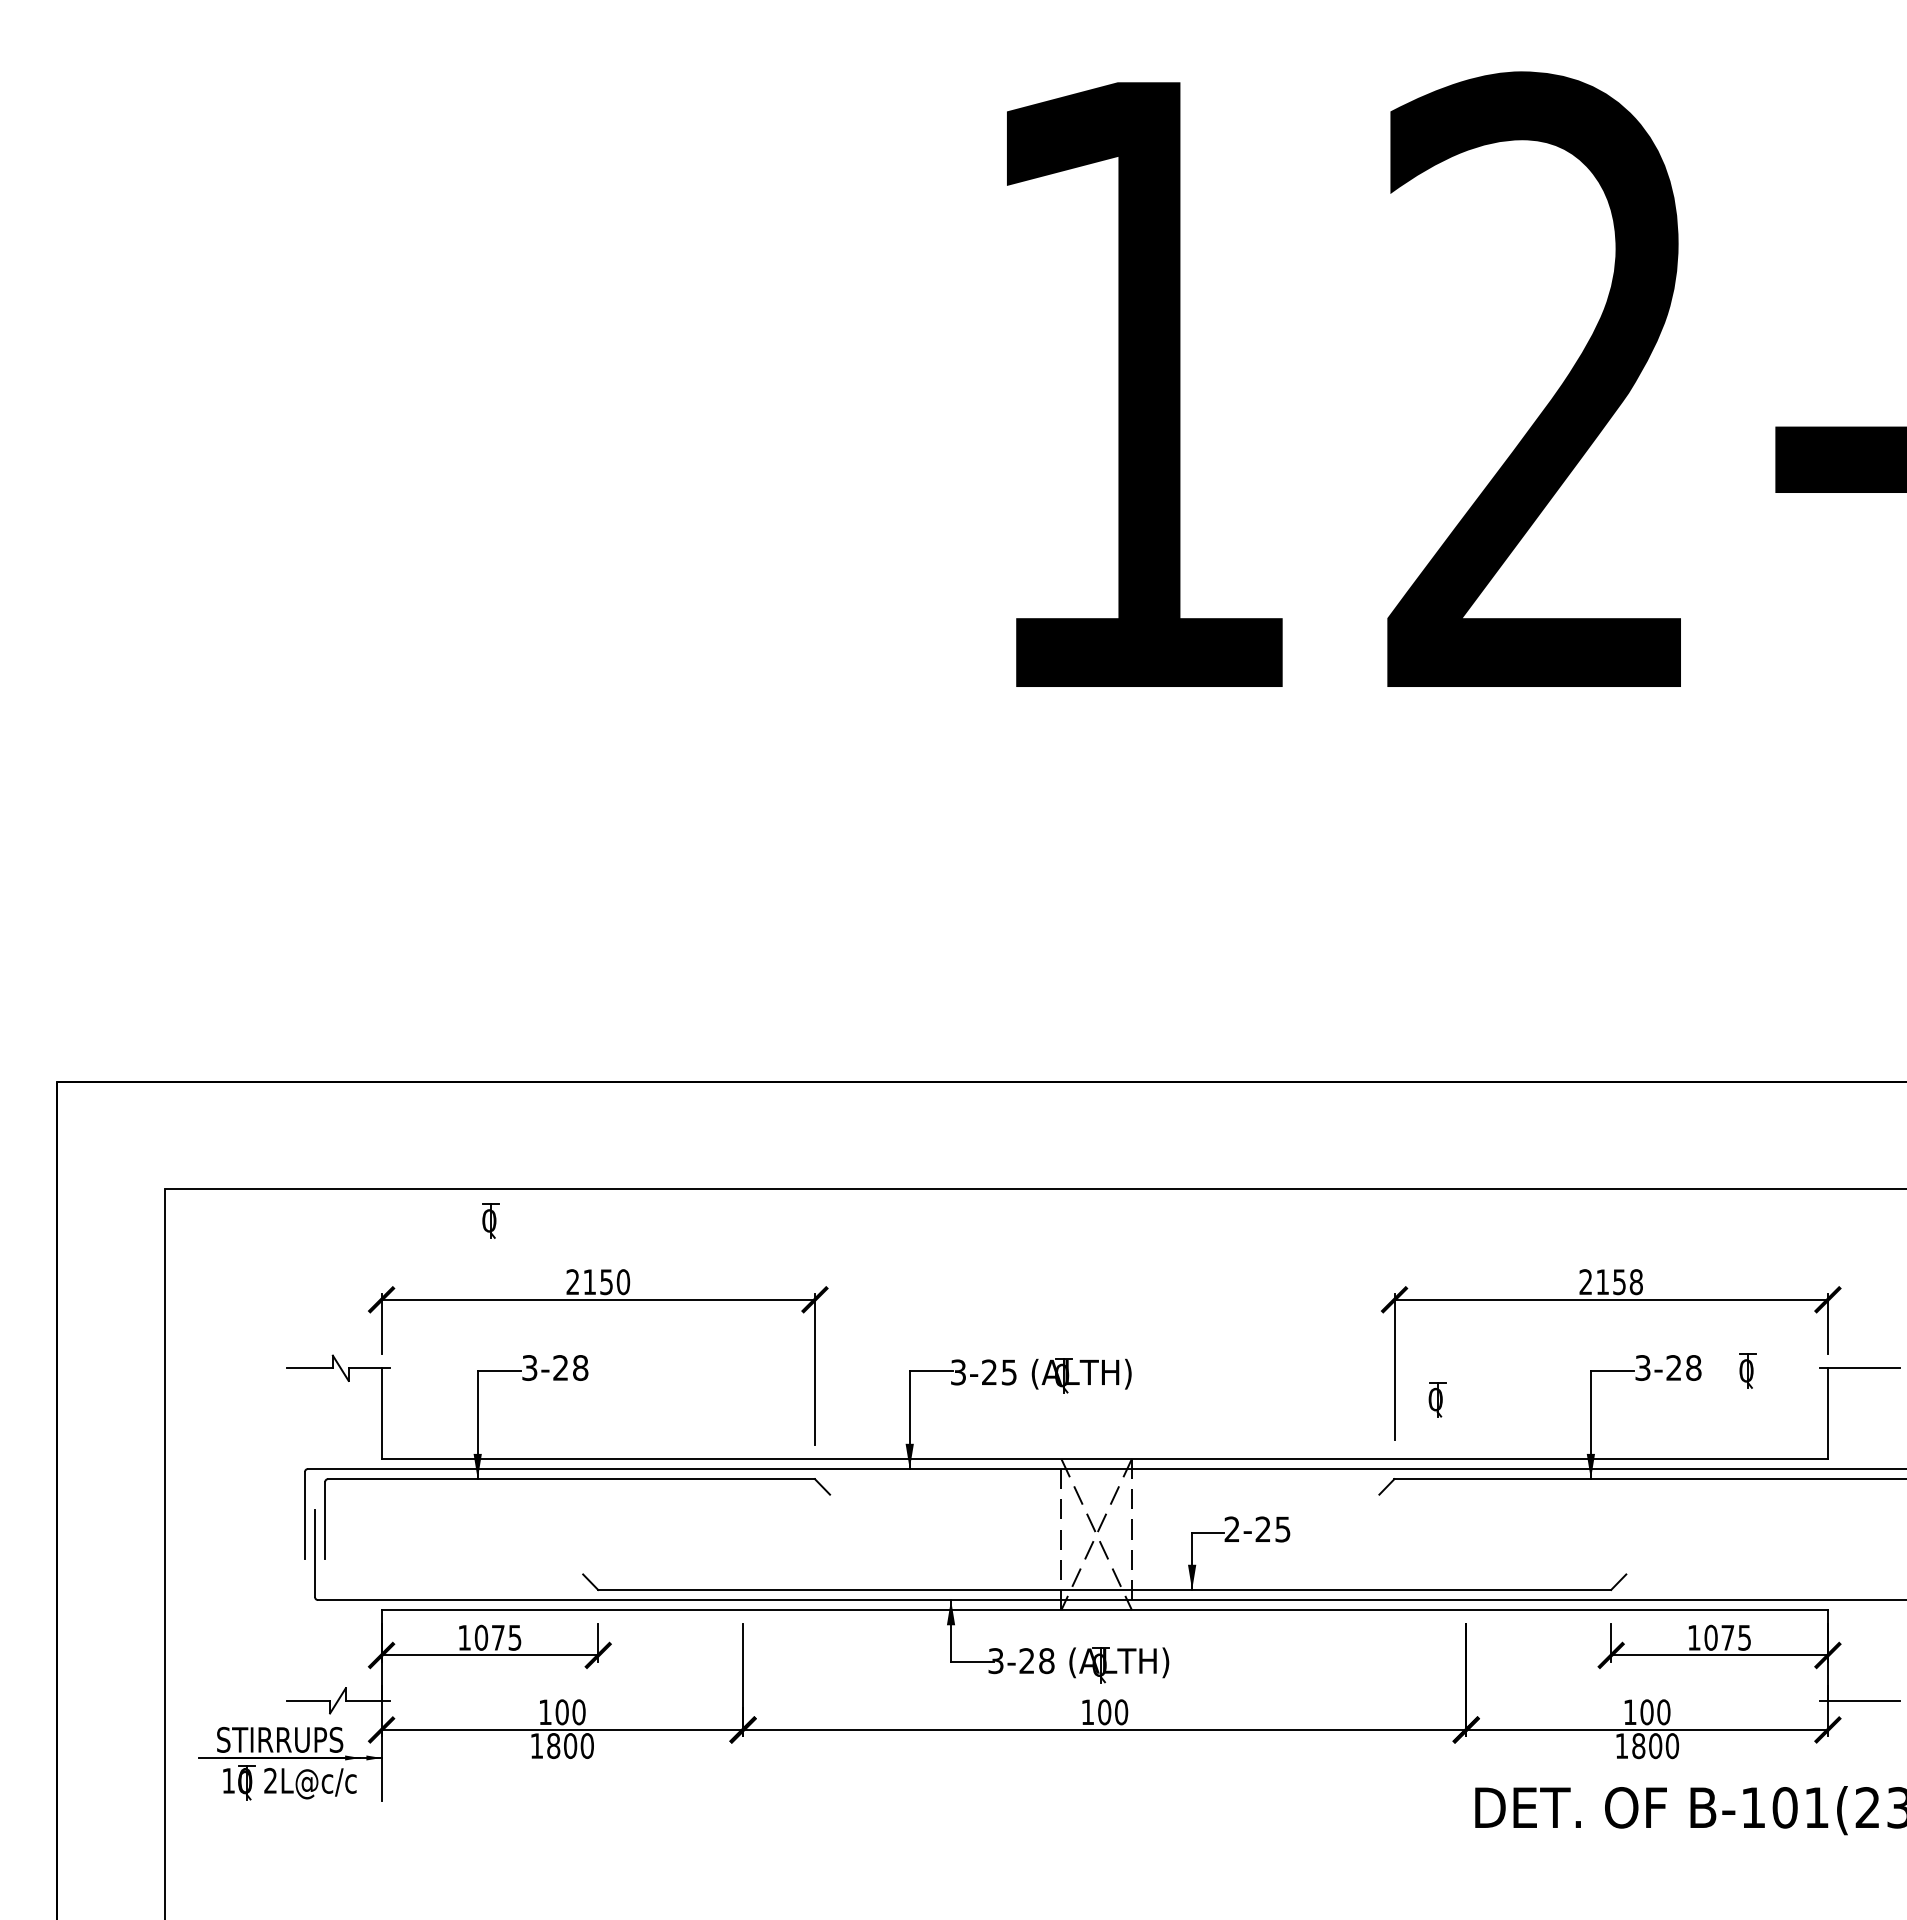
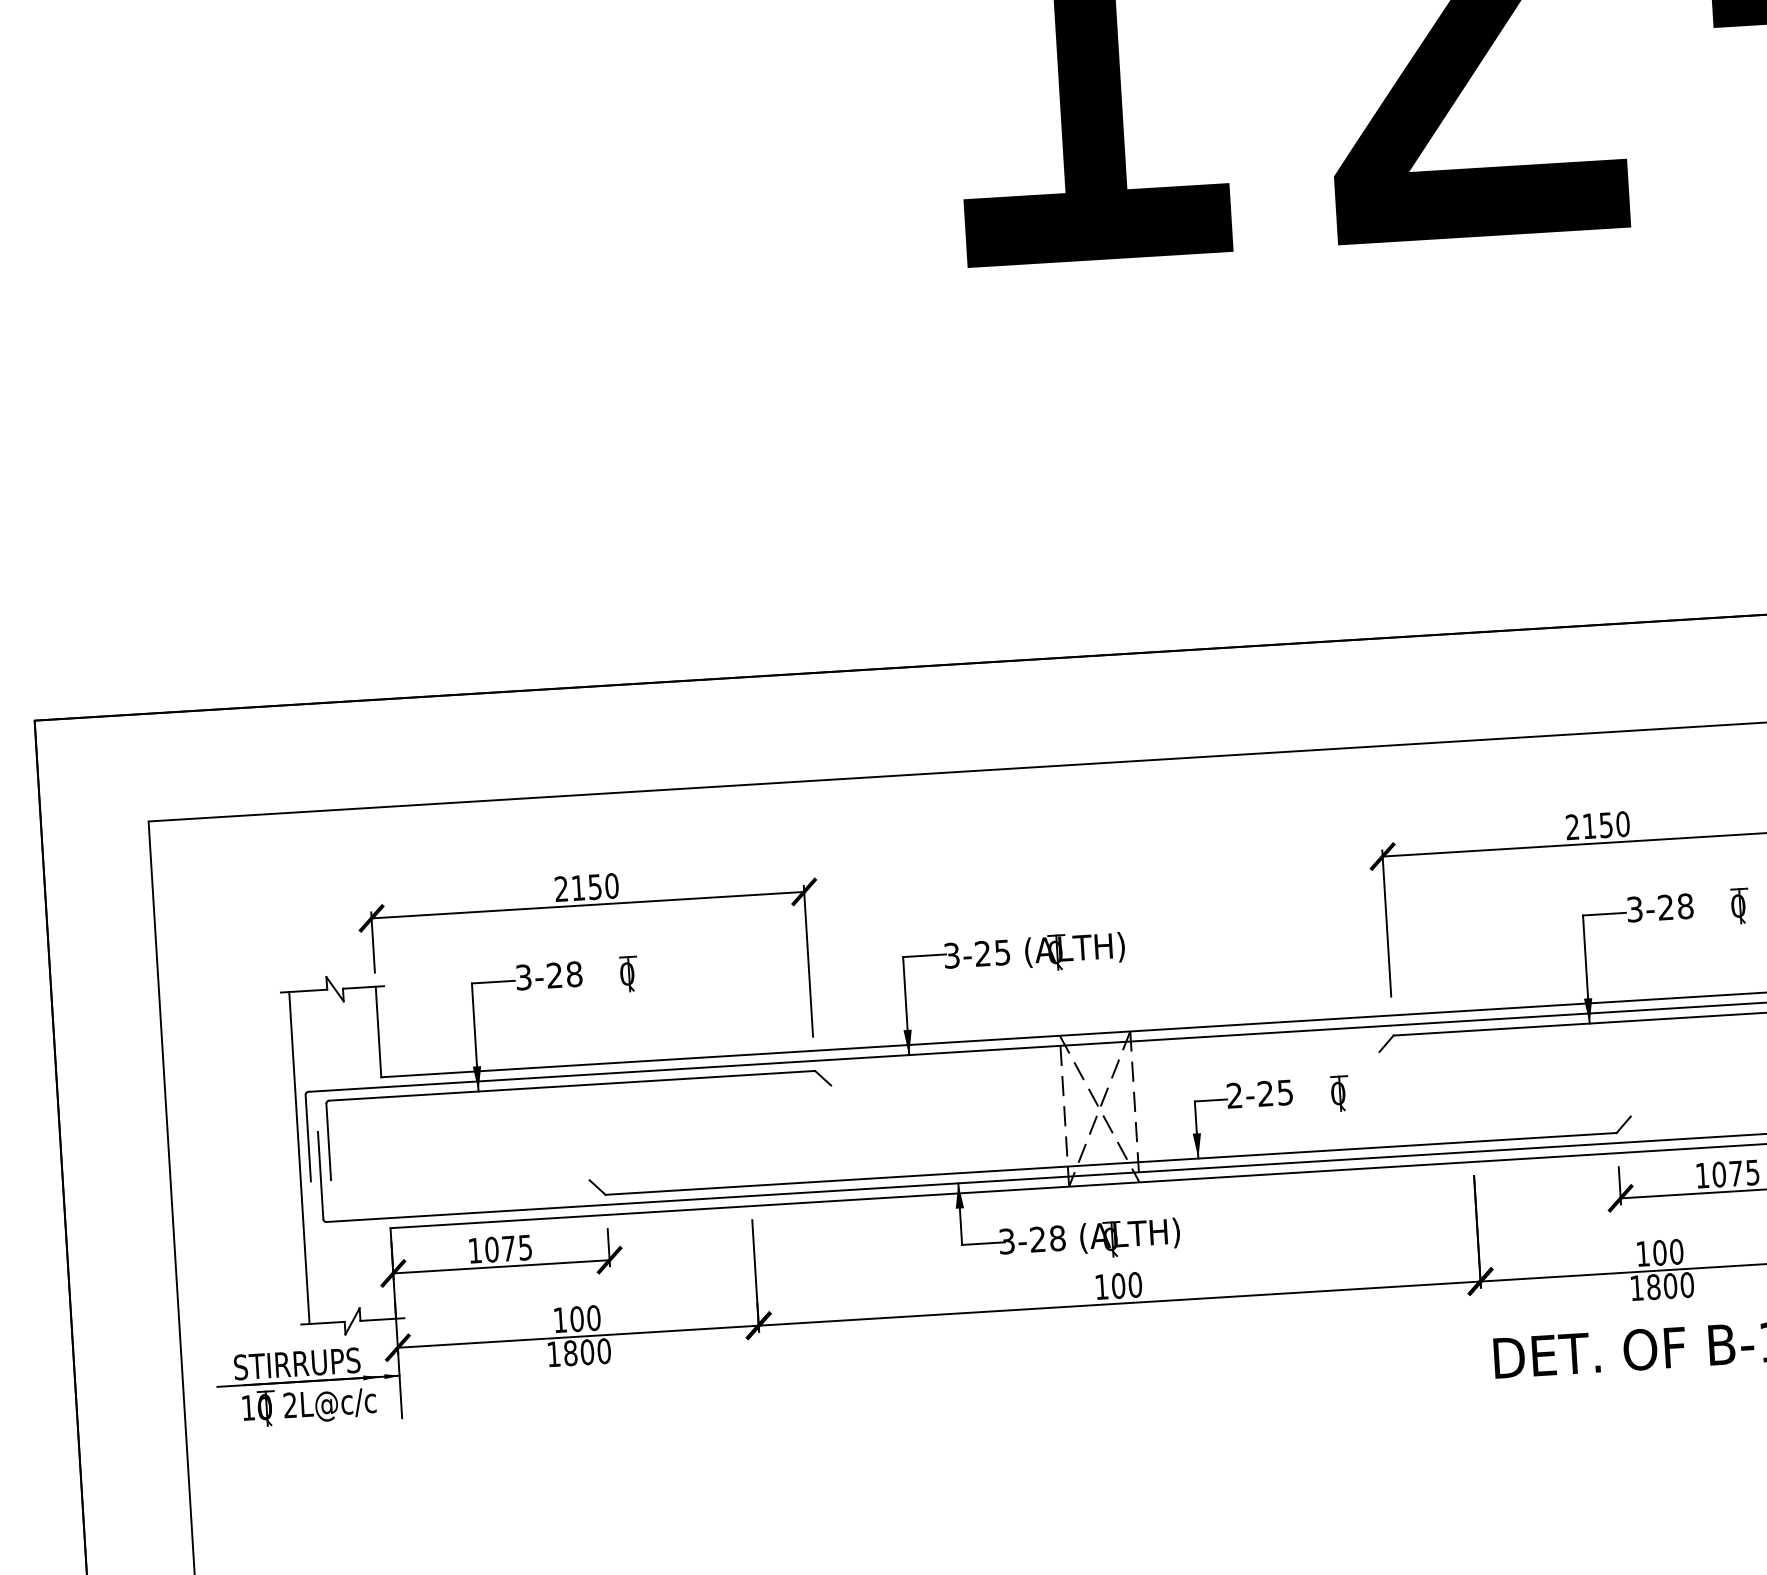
part: (490, 1220) -> (628, 973), moved
text: (1635, 1281) -> (1622, 823), 2158 -> 2150
part: (1437, 1399) -> (1340, 1093), moved
line: (294, 1534) -> (299, 1157), added

